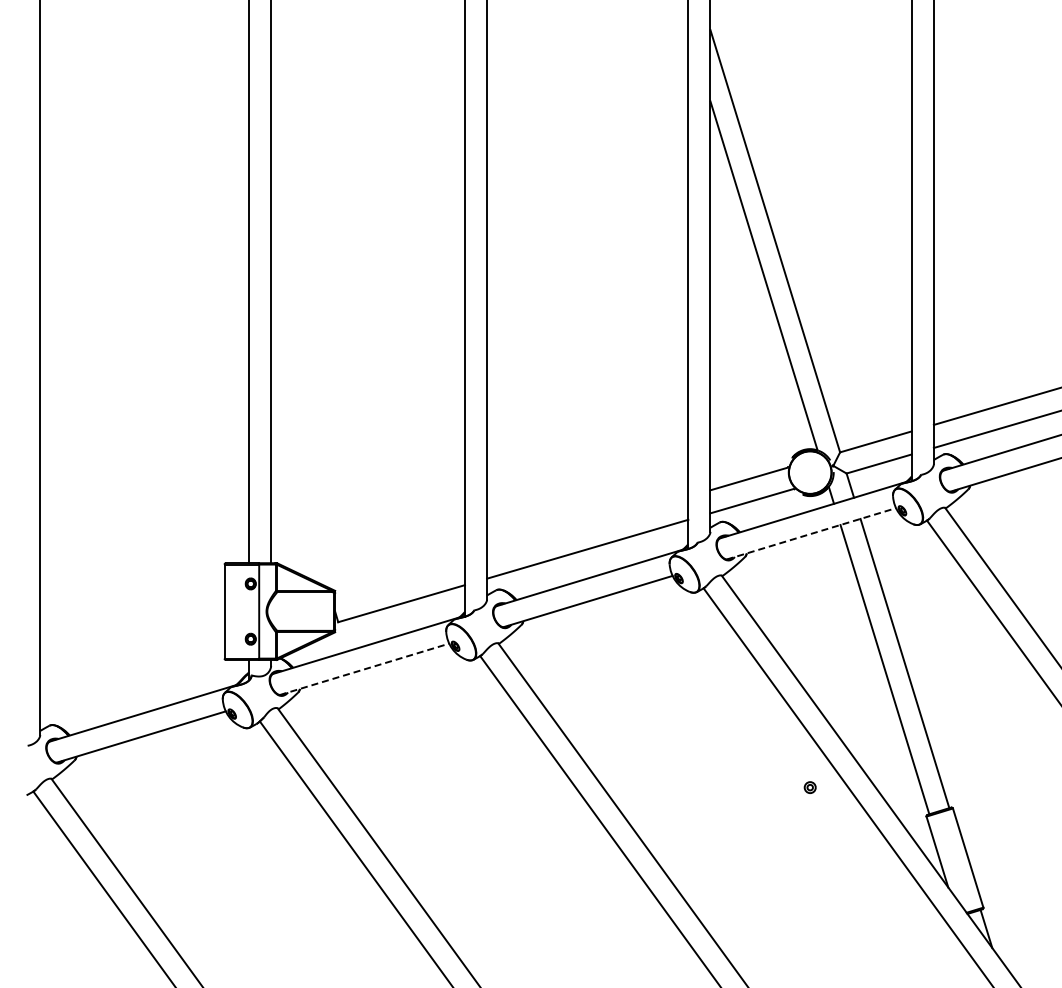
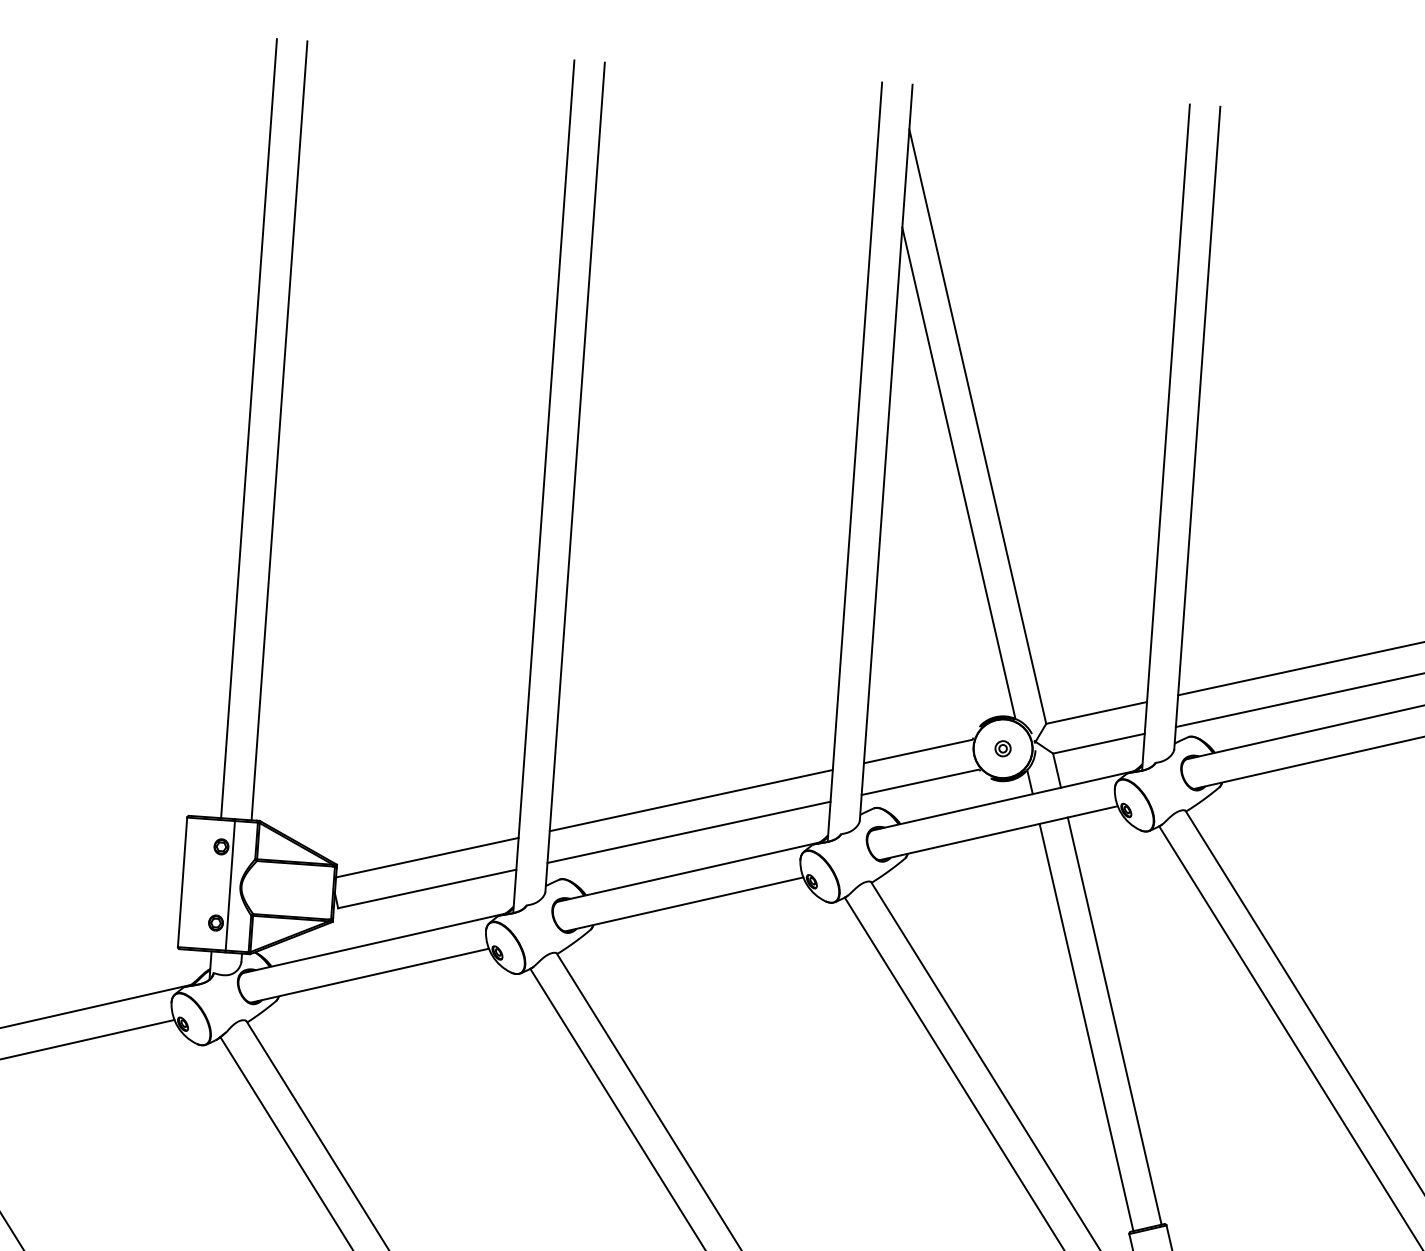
line: (587, 525) -> (691, 799), added
line: (811, 533) -> (998, 832), dashed -> solid
line: (399, 581) -> (426, 858), added
line: (365, 669) -> (371, 976), dashed -> solid
part: (809, 787) -> (1002, 748), moved

